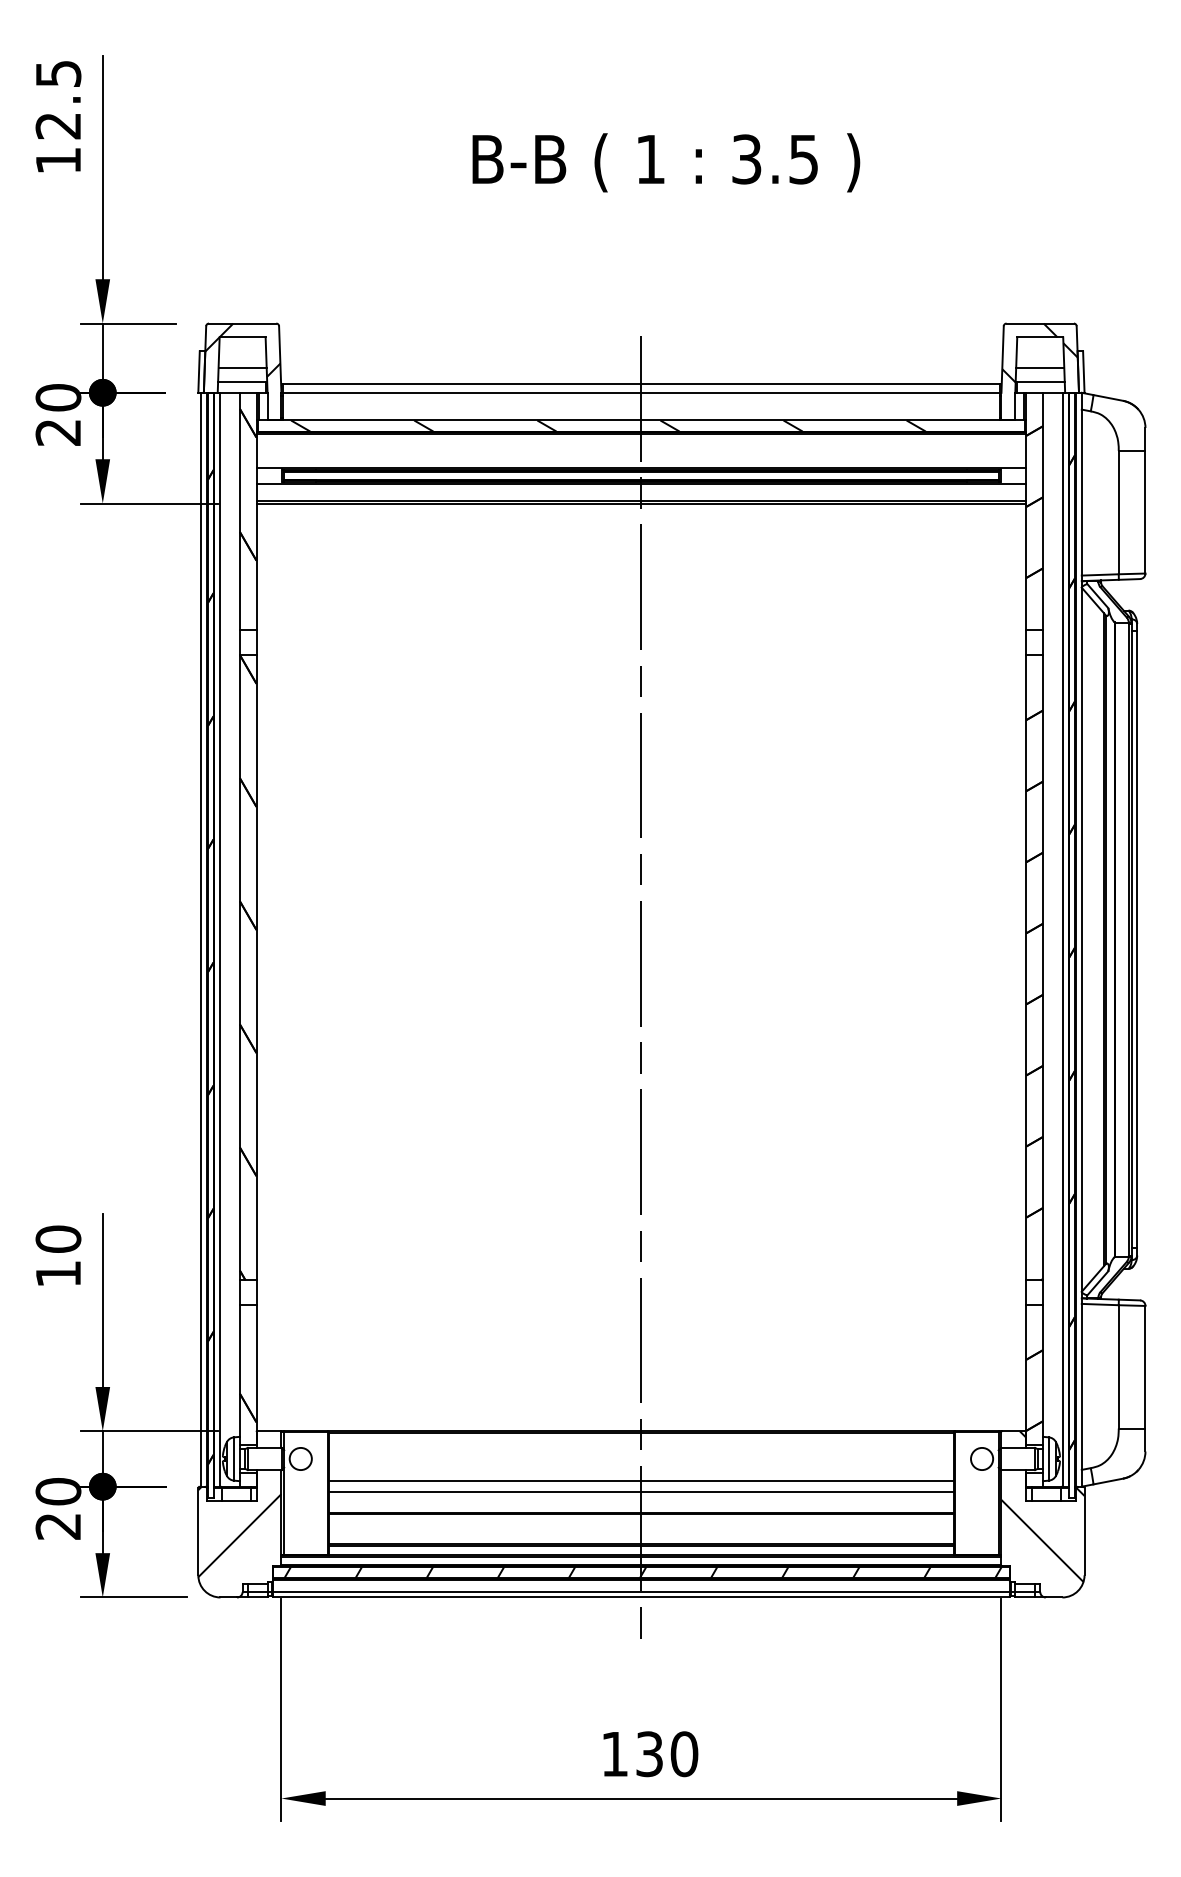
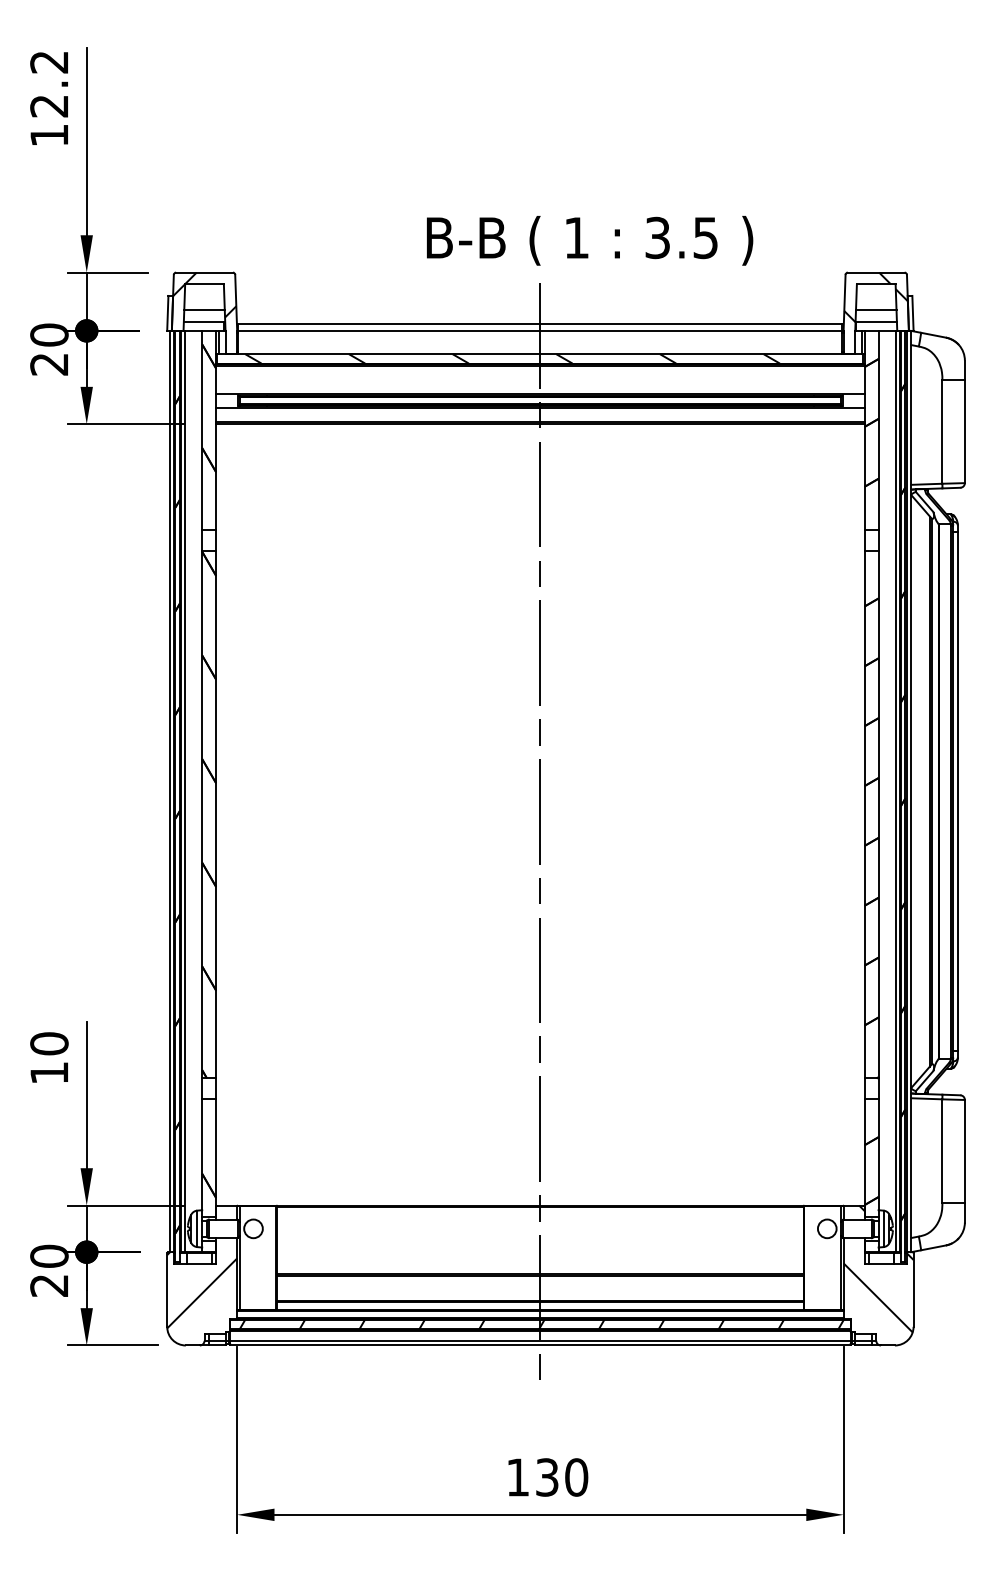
text: (58, 74) -> (49, 62), 12.5 -> 12.2
text: (666, 162) -> (590, 240), moved
line: (641, 1481) -> (540, 1247), removed
line: (641, 1492) -> (540, 1257), removed

